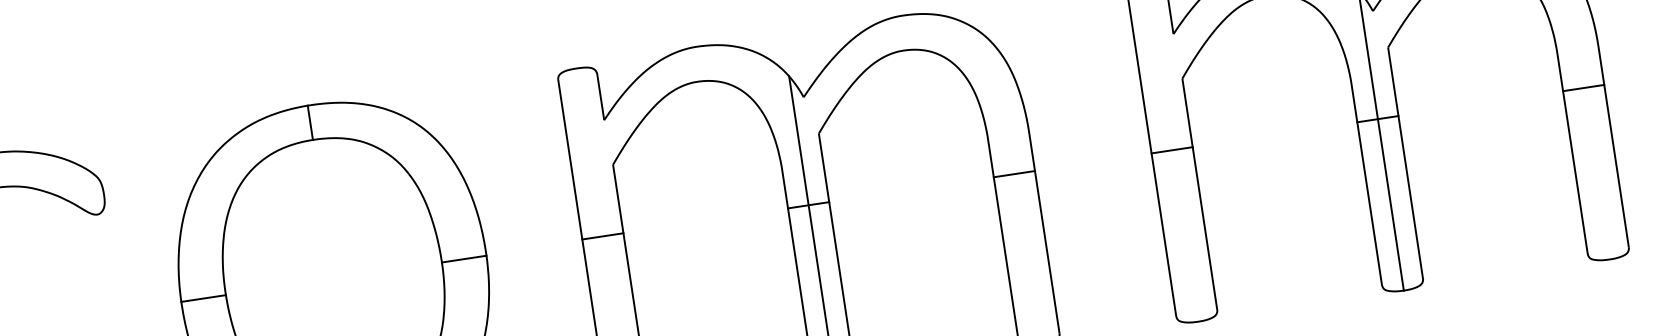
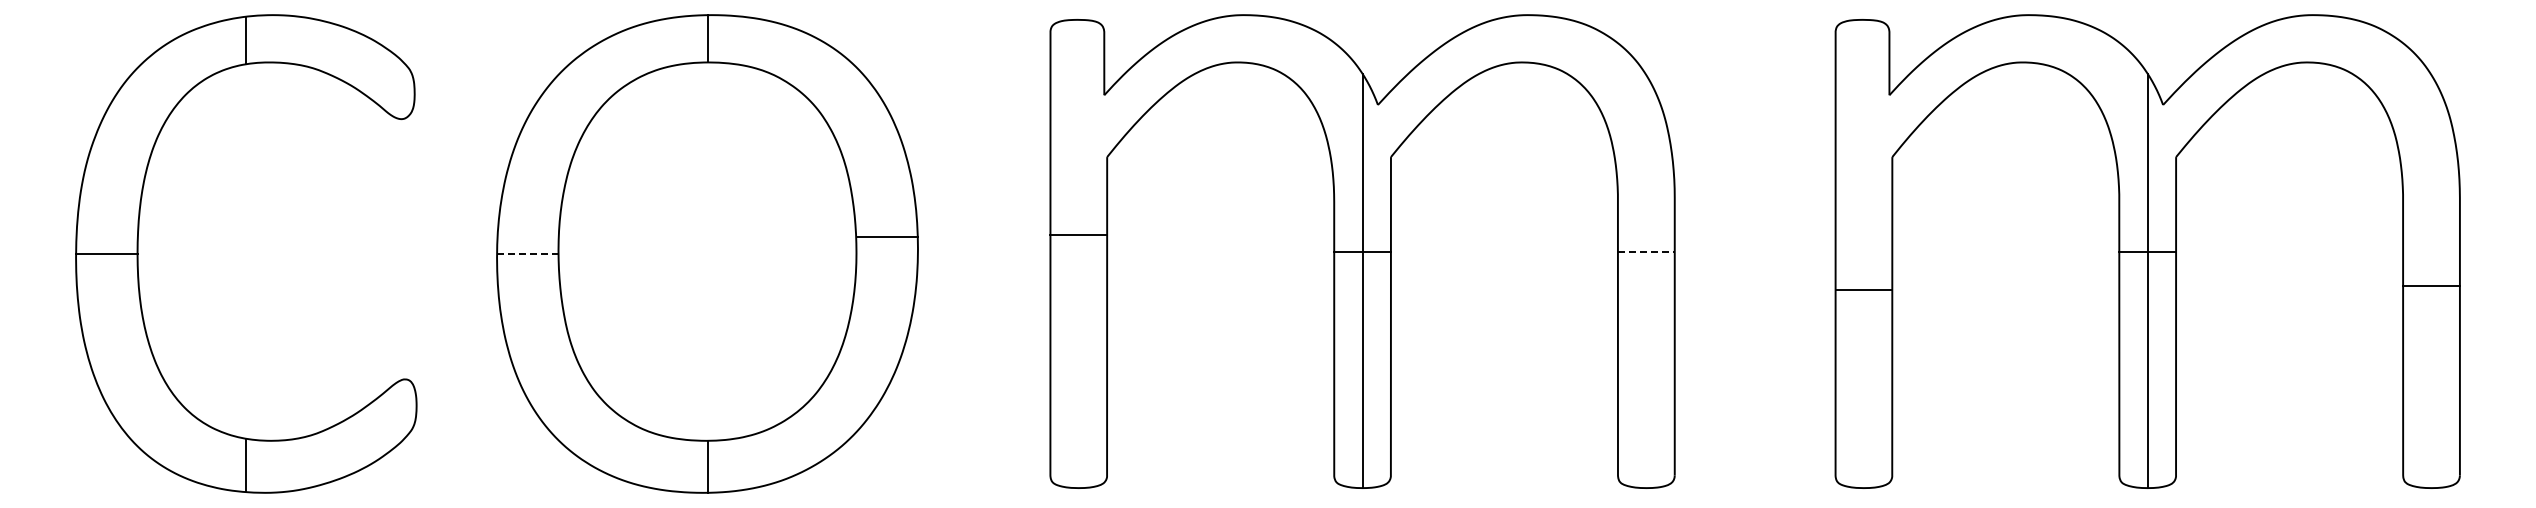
line: (1583, 87) -> (2431, 285), moved
line: (1171, 150) -> (1863, 289), moved
line: (1014, 174) -> (1646, 251), solid -> dashed
line: (602, 236) -> (1078, 234), moved
line: (463, 259) -> (886, 237), moved
line: (203, 298) -> (527, 254), solid -> dashed

